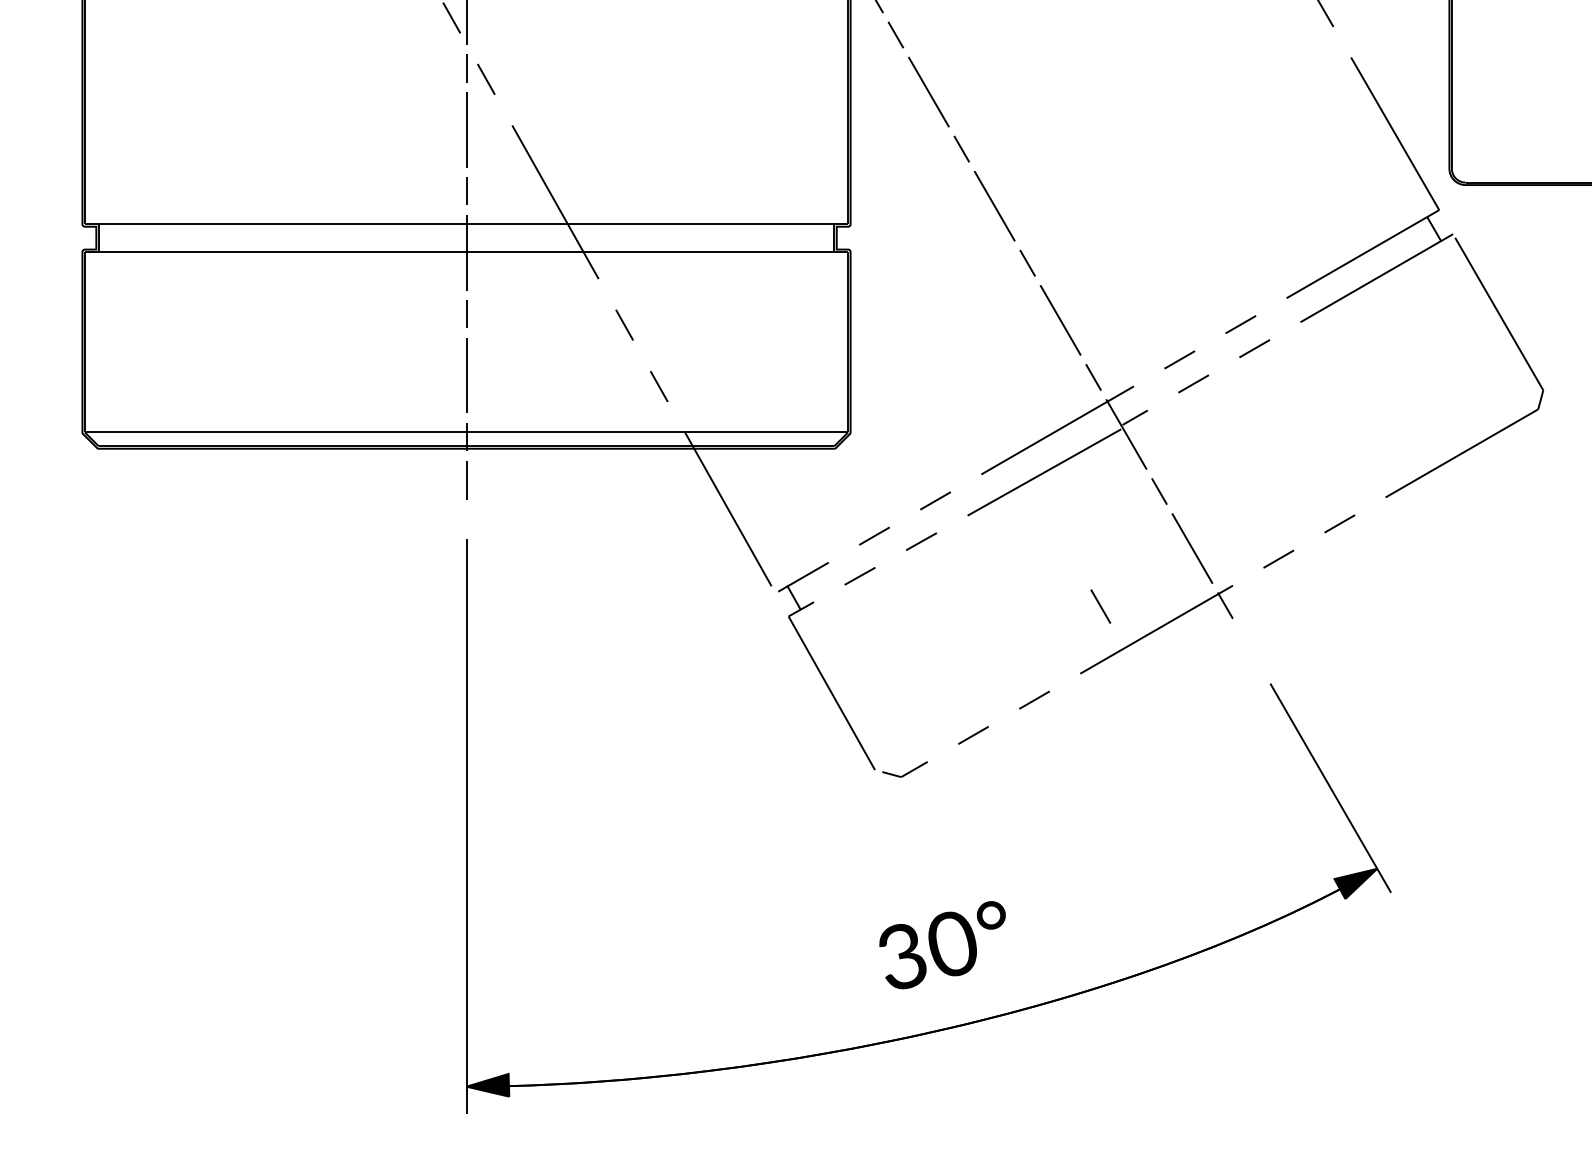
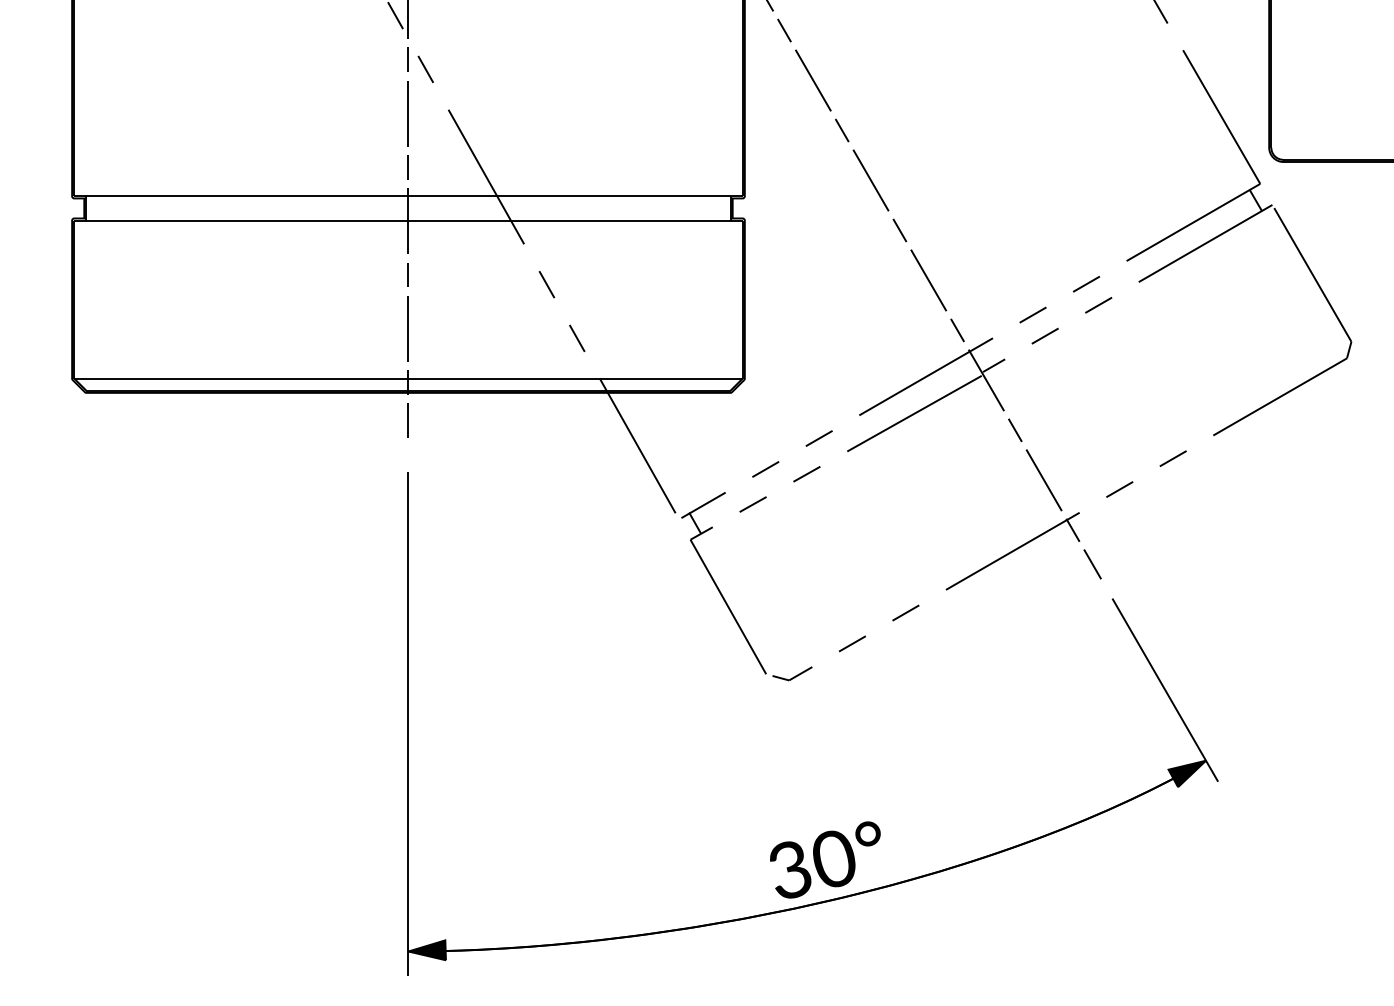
line: (1100, 606) -> (1092, 564), moved
text: (942, 945) -> (825, 860), moved

